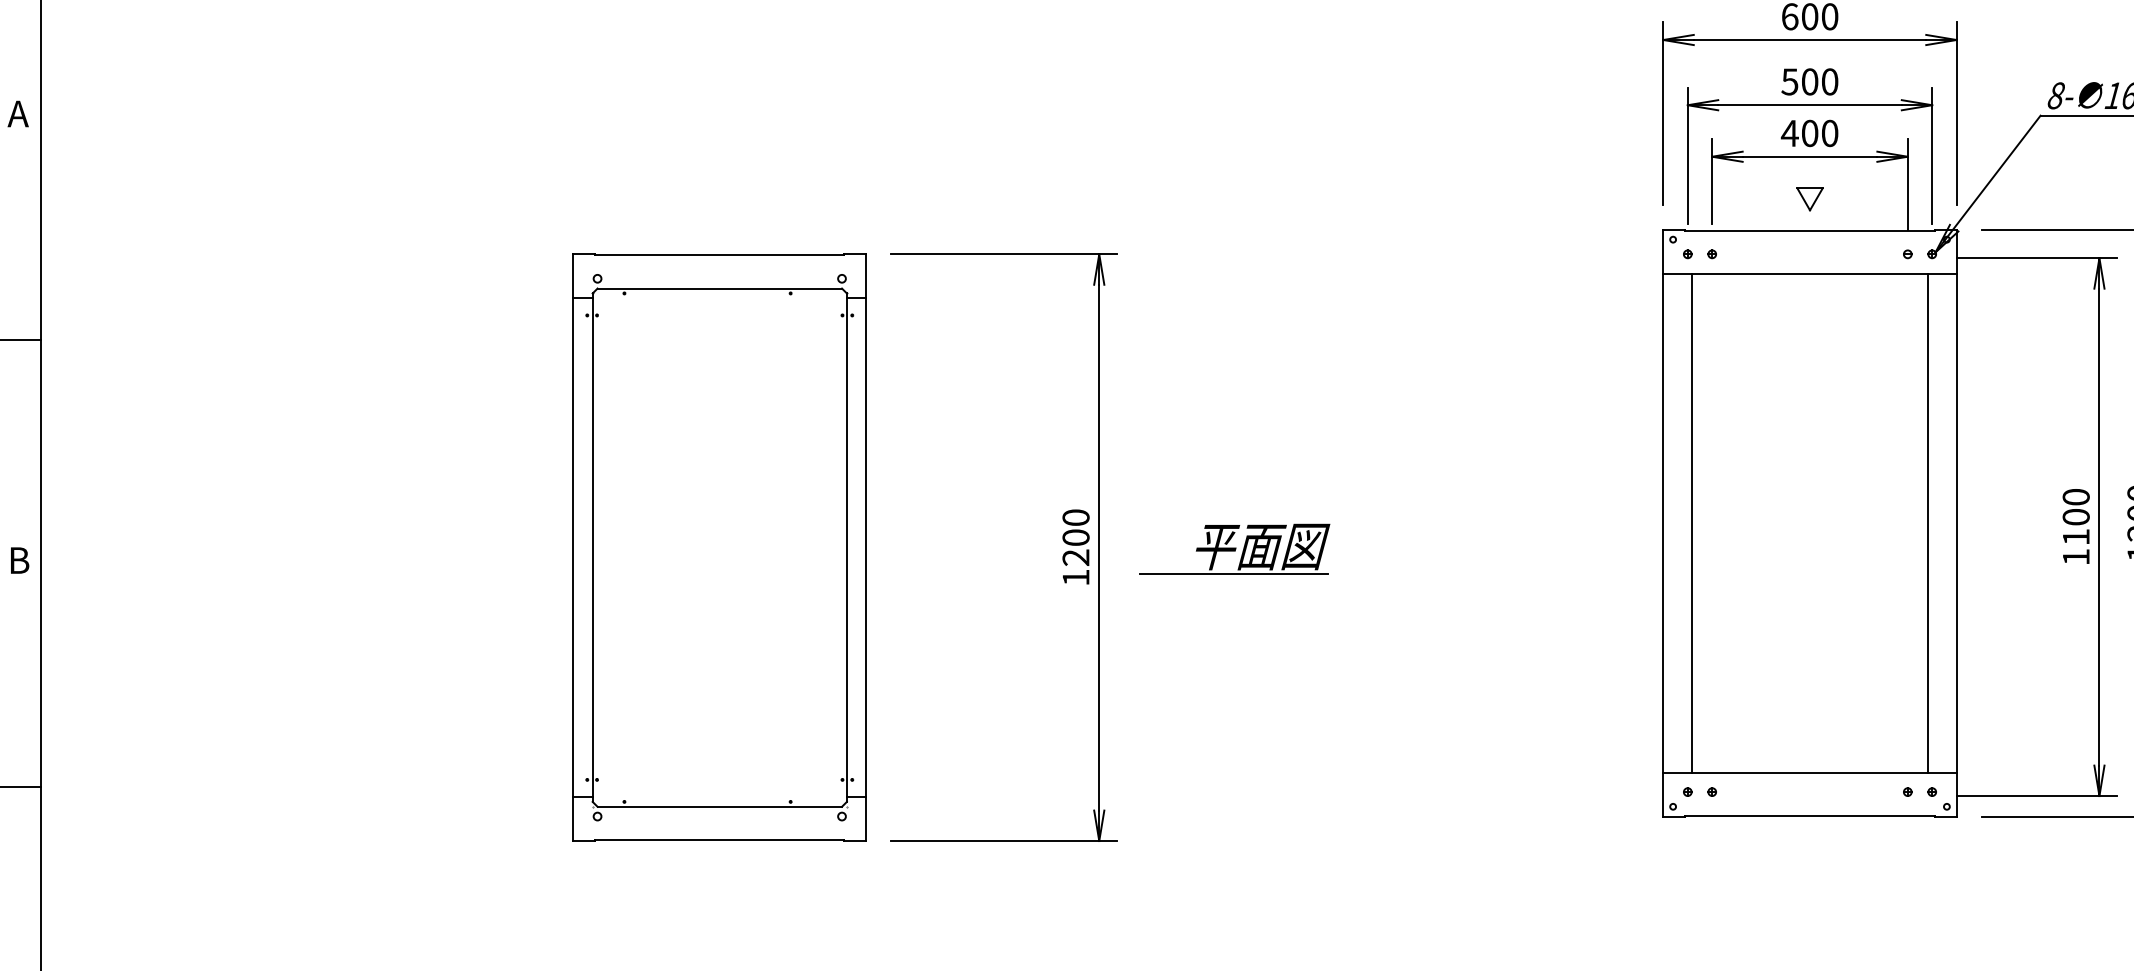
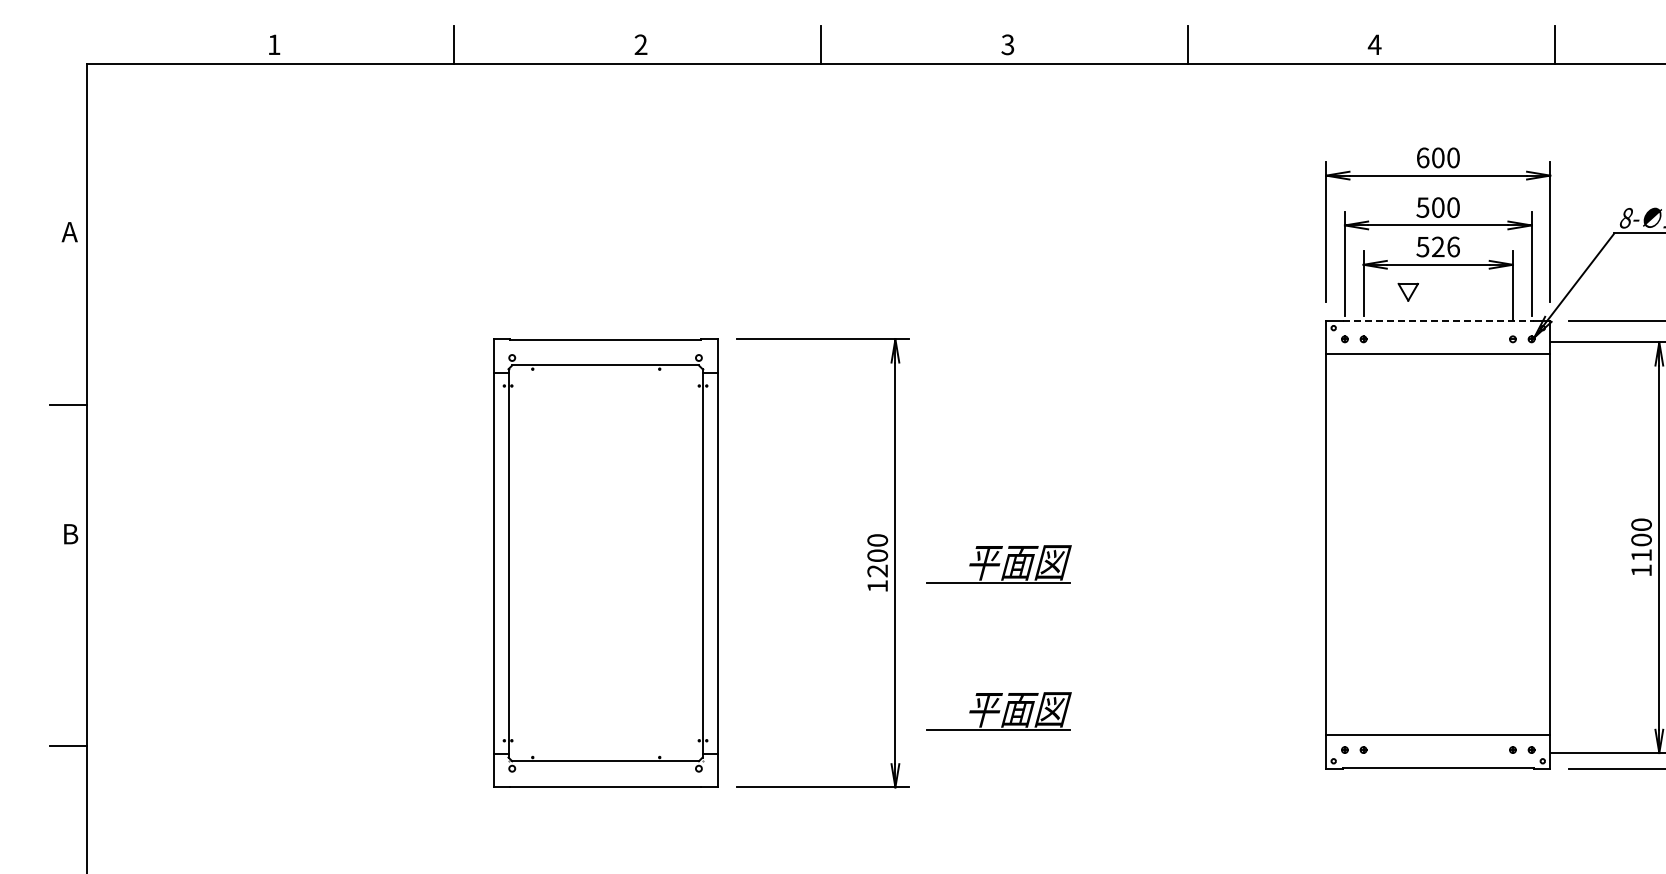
text: (1809, 132) -> (1437, 246), 400 -> 526
part: (1809, 198) -> (1407, 291), moved
line: (1810, 230) -> (1438, 321), solid -> dashed
line: (1692, 522) -> (1348, 544), removed
line: (1928, 522) -> (1528, 544), removed
text: (20, 560) -> (71, 534), moved
part: (1234, 741) -> (998, 711), added

